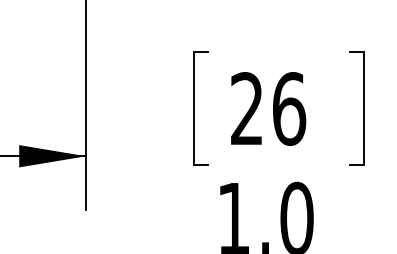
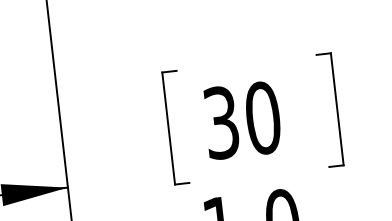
text: (268, 108) -> (242, 119), 26 -> 30

